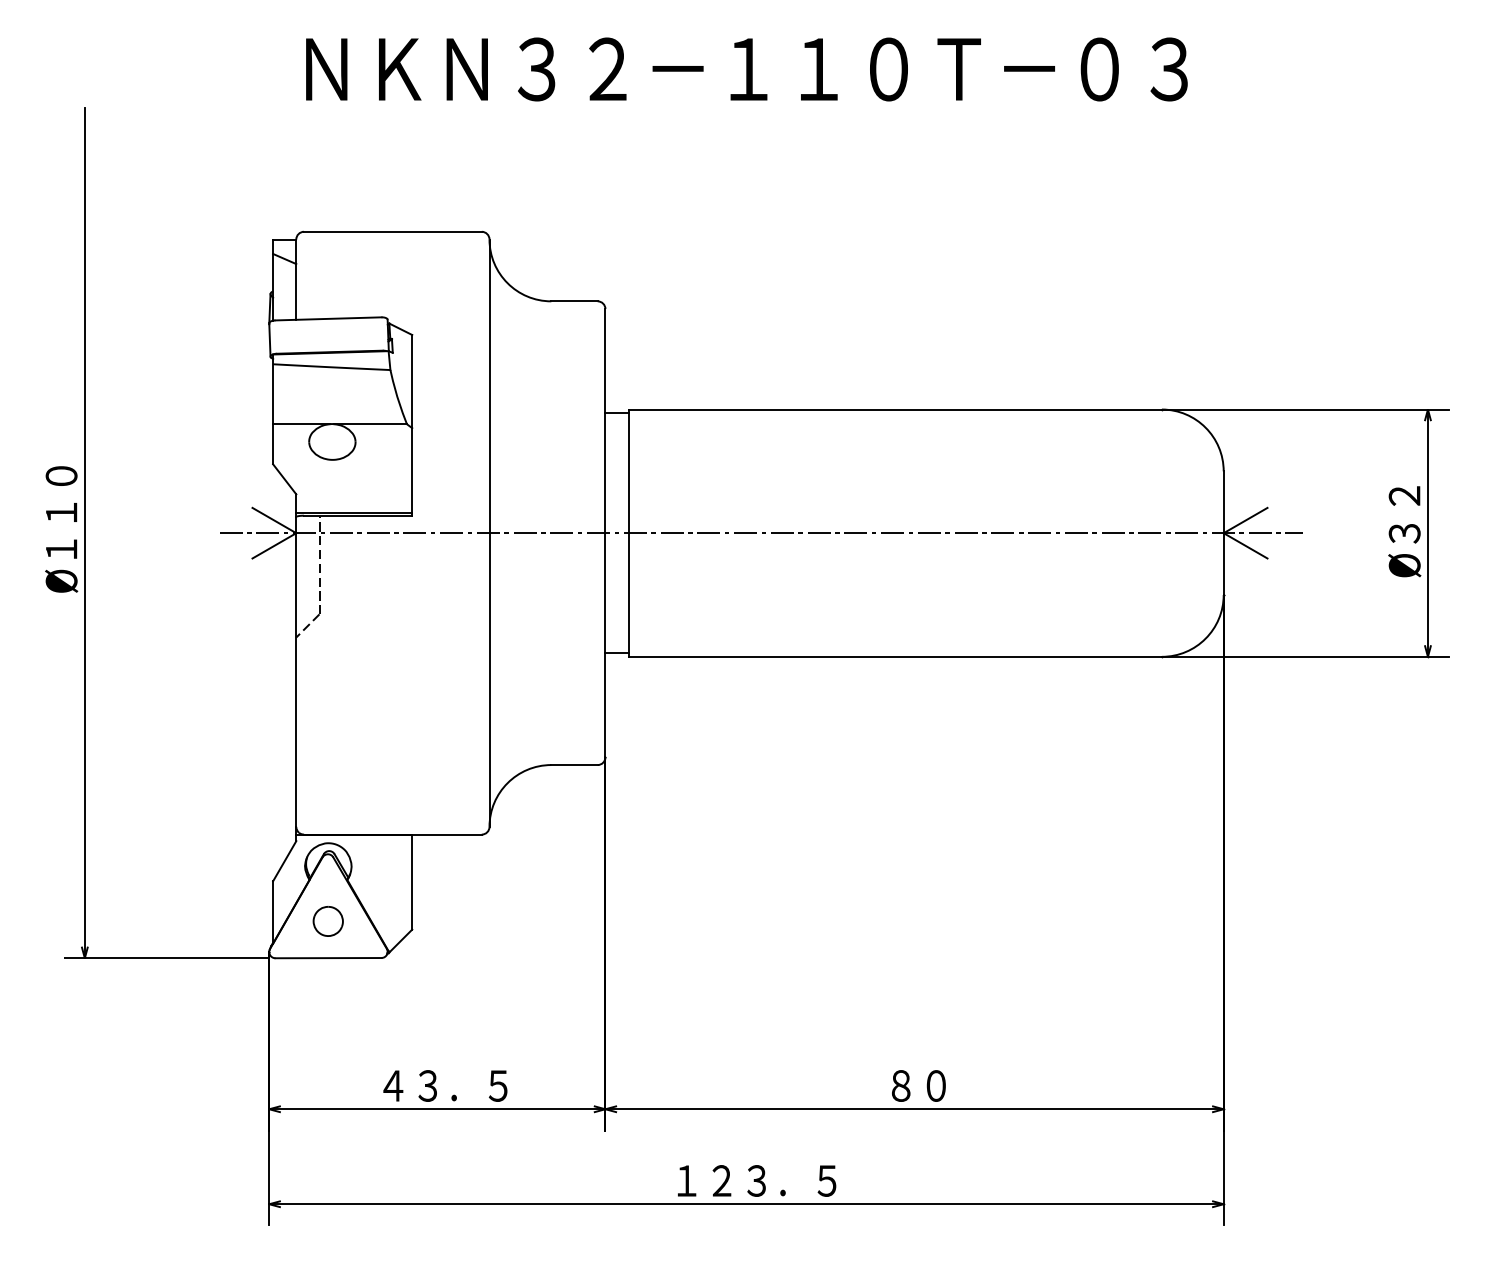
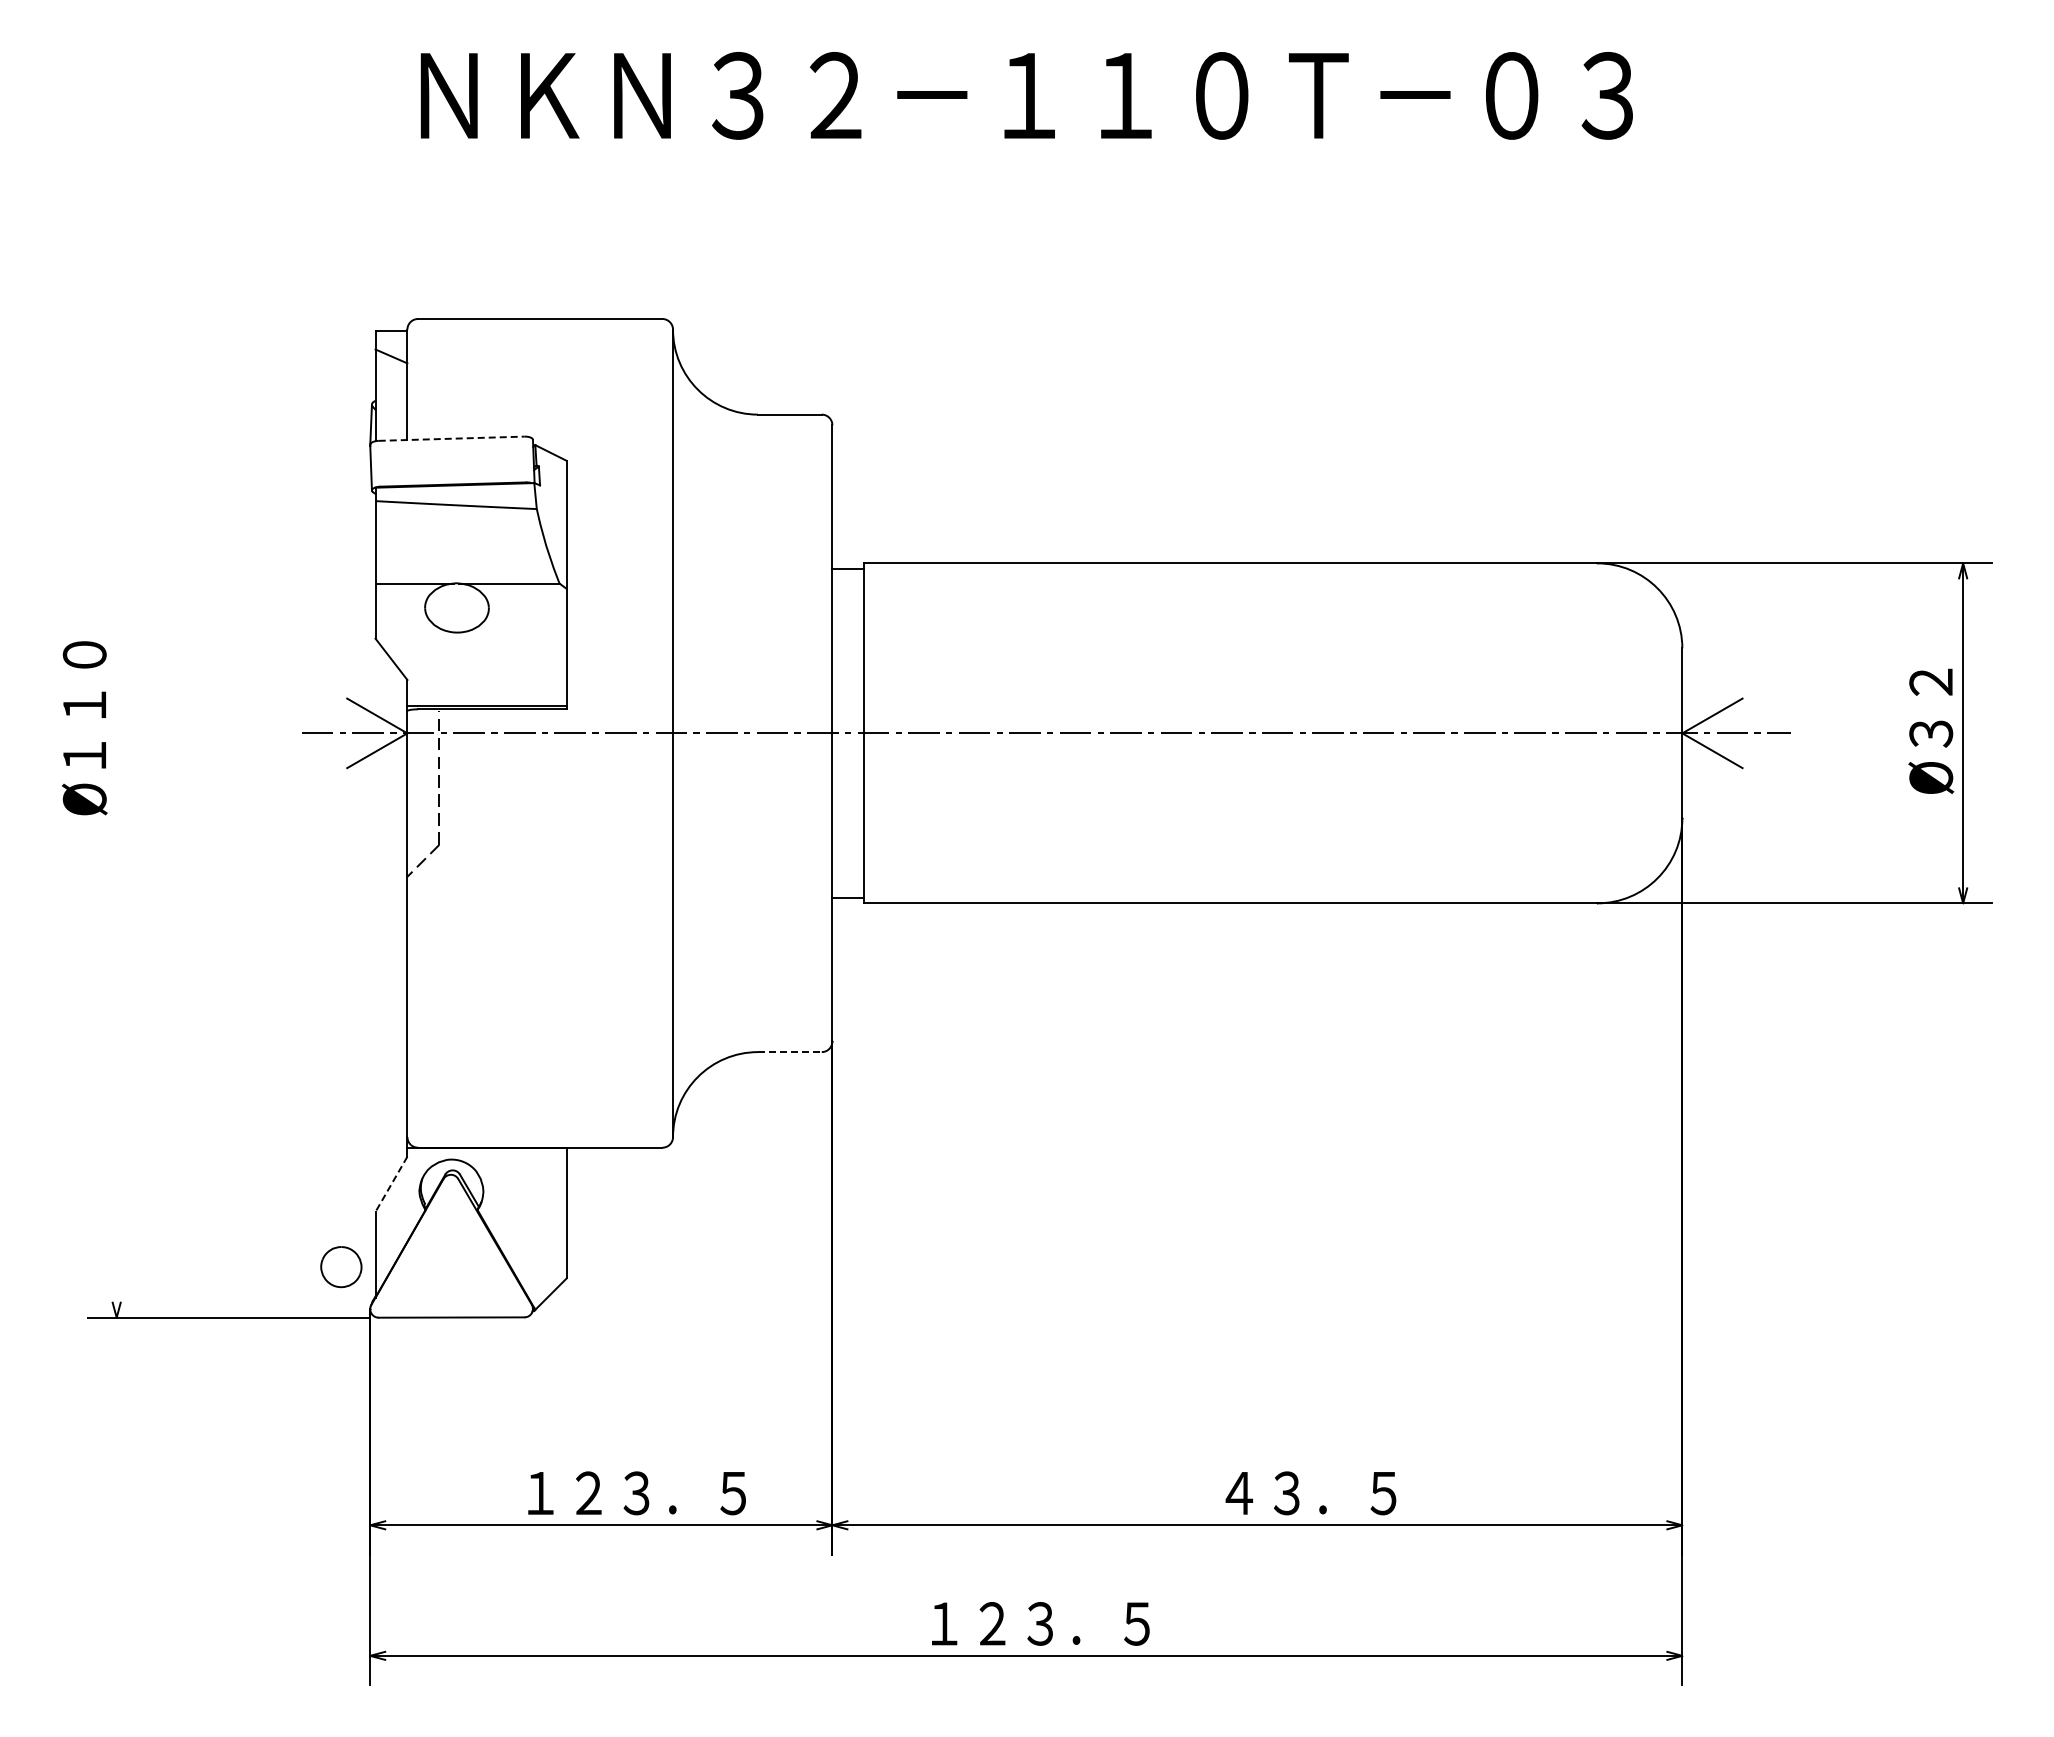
line: (328, 318) -> (451, 438), solid -> dashed
line: (84, 533) -> (116, 733), removed
line: (574, 765) -> (789, 1052), solid -> dashed
line: (284, 861) -> (391, 1184), solid -> dashed
part: (328, 921) -> (341, 1267), moved
text: (462, 1086) -> (636, 1493), ４３．５ -> １２３．５
text: (953, 1086) -> (1310, 1493), ８０ -> ４３．５

